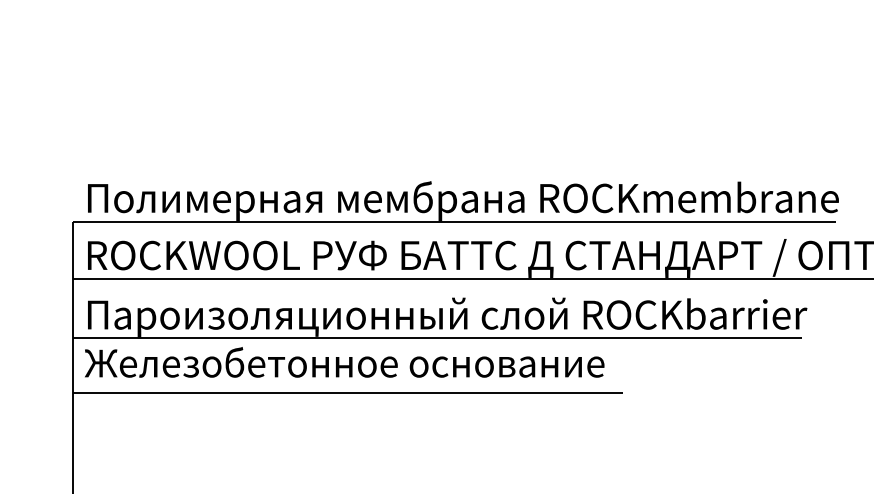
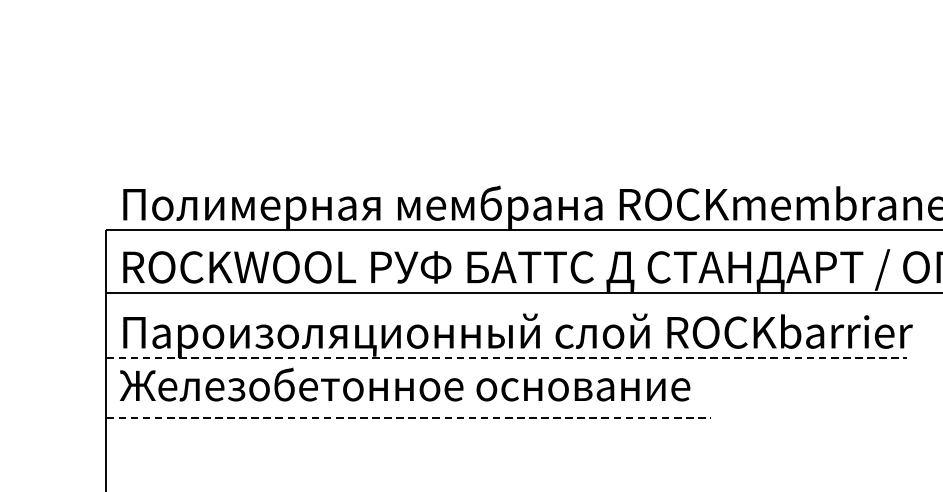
line: (437, 338) -> (506, 358), solid -> dashed
line: (348, 393) -> (409, 418), solid -> dashed

